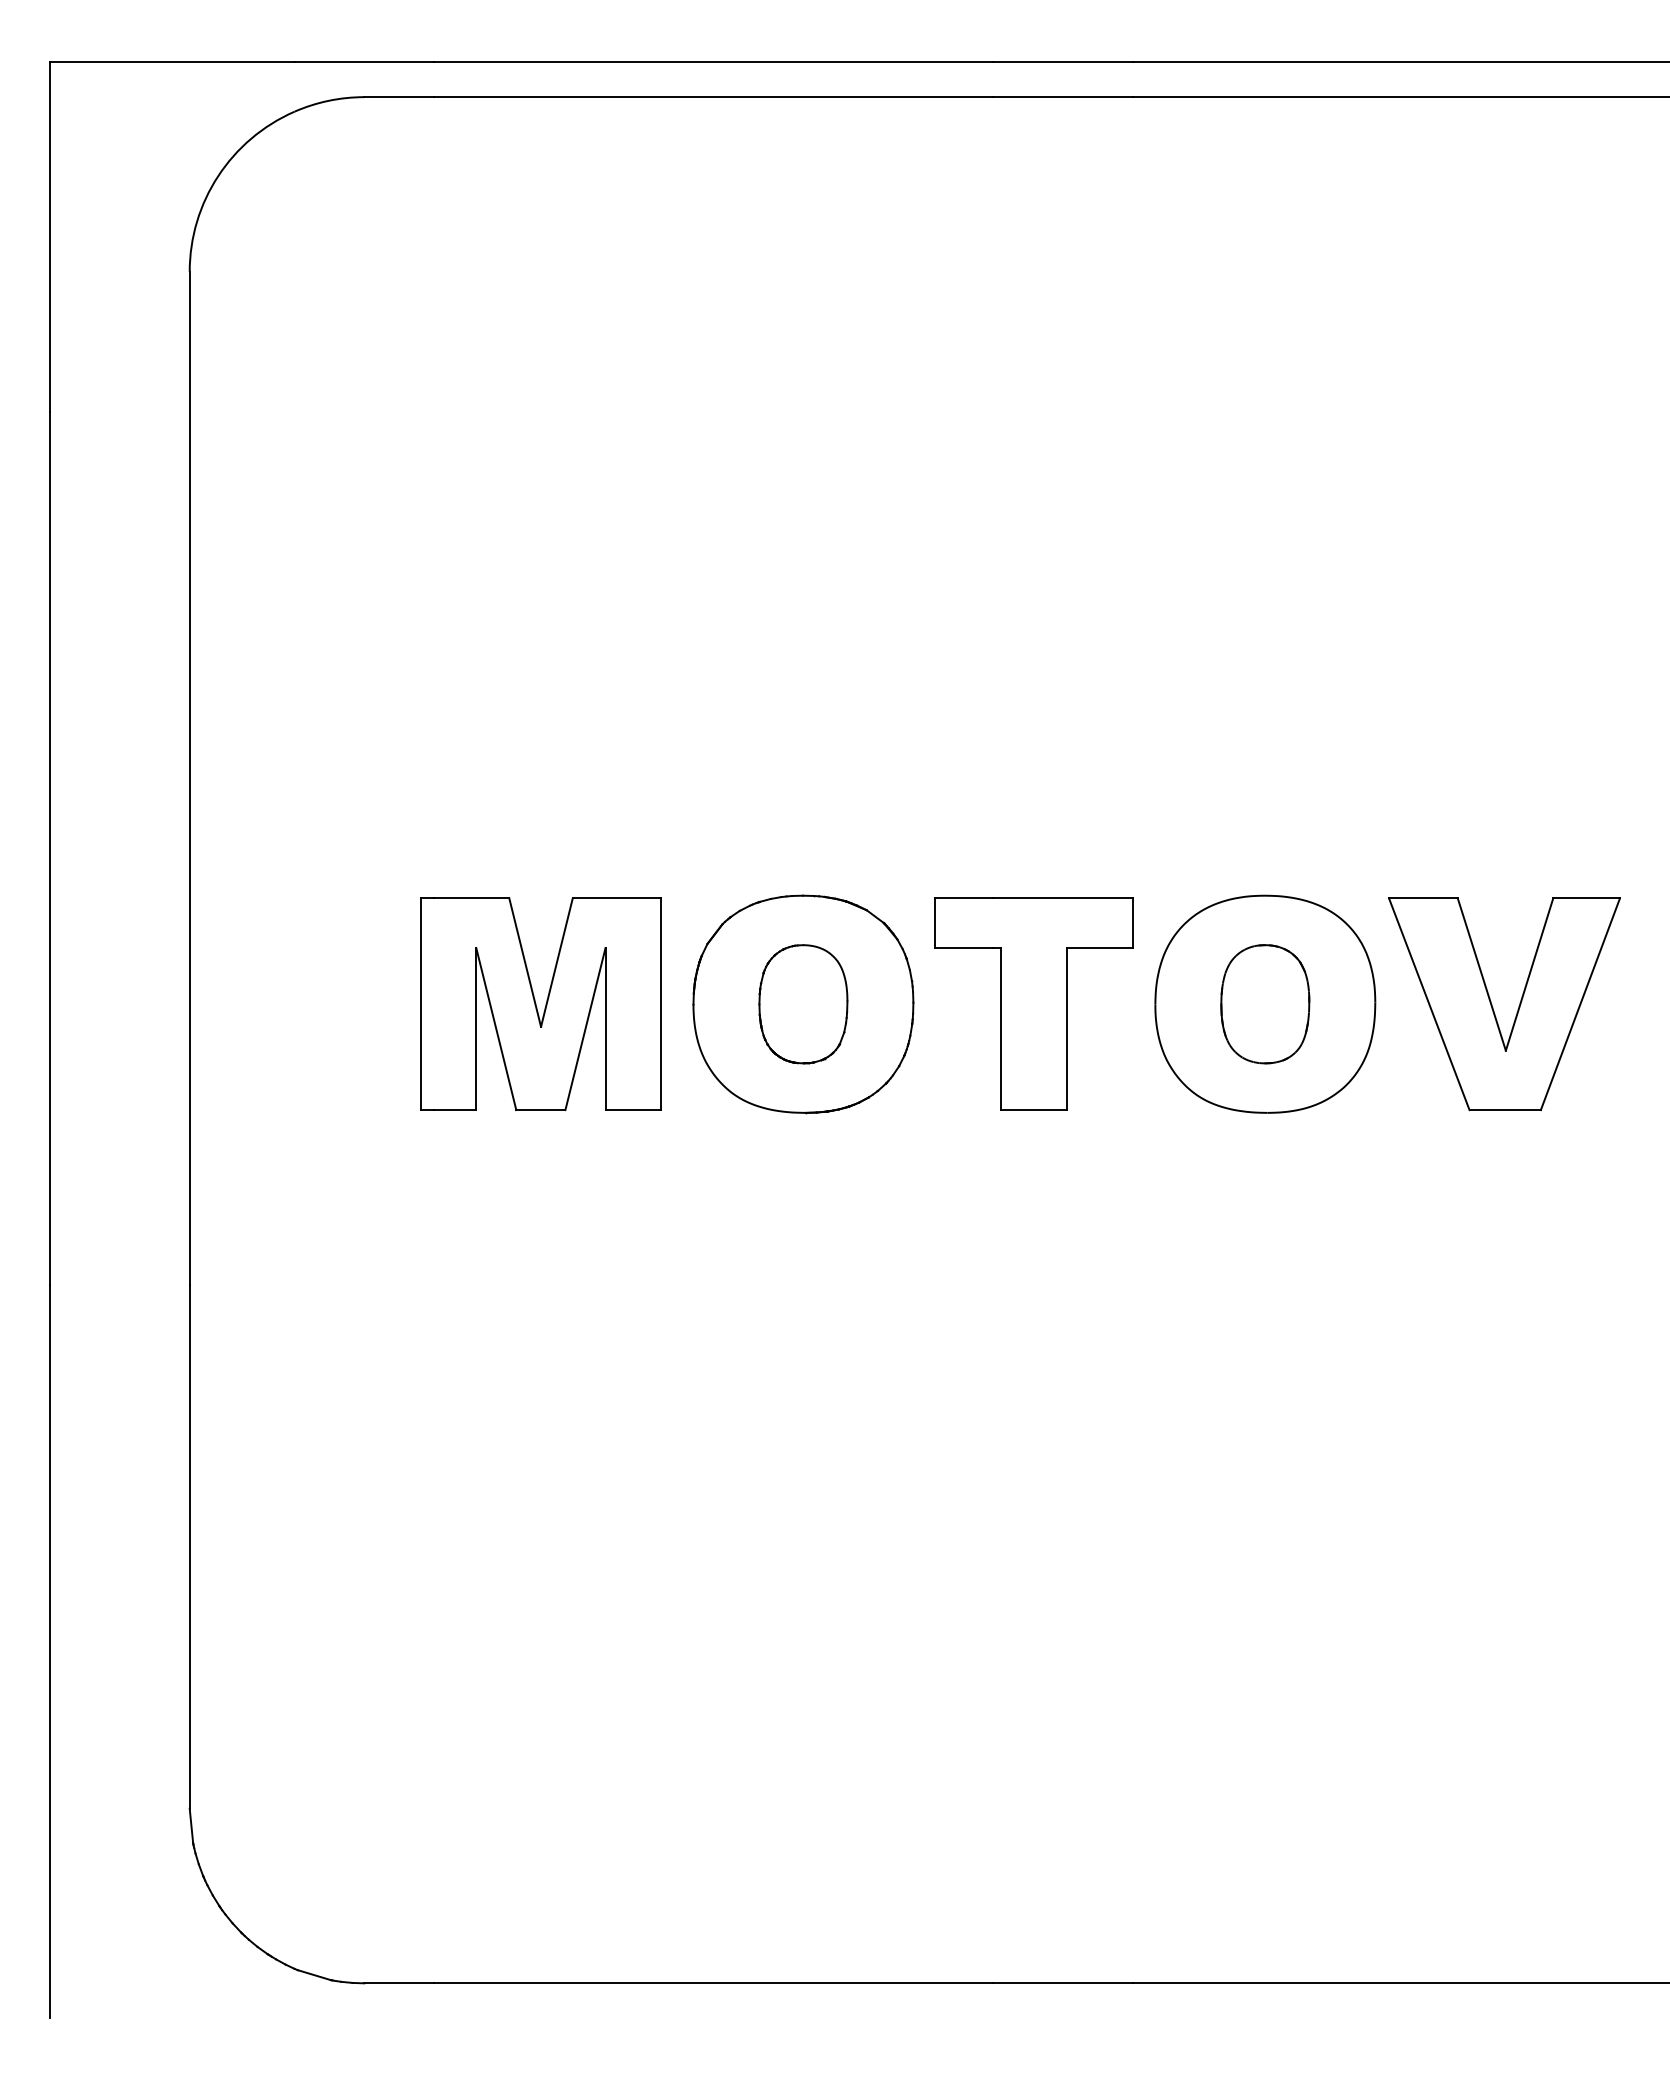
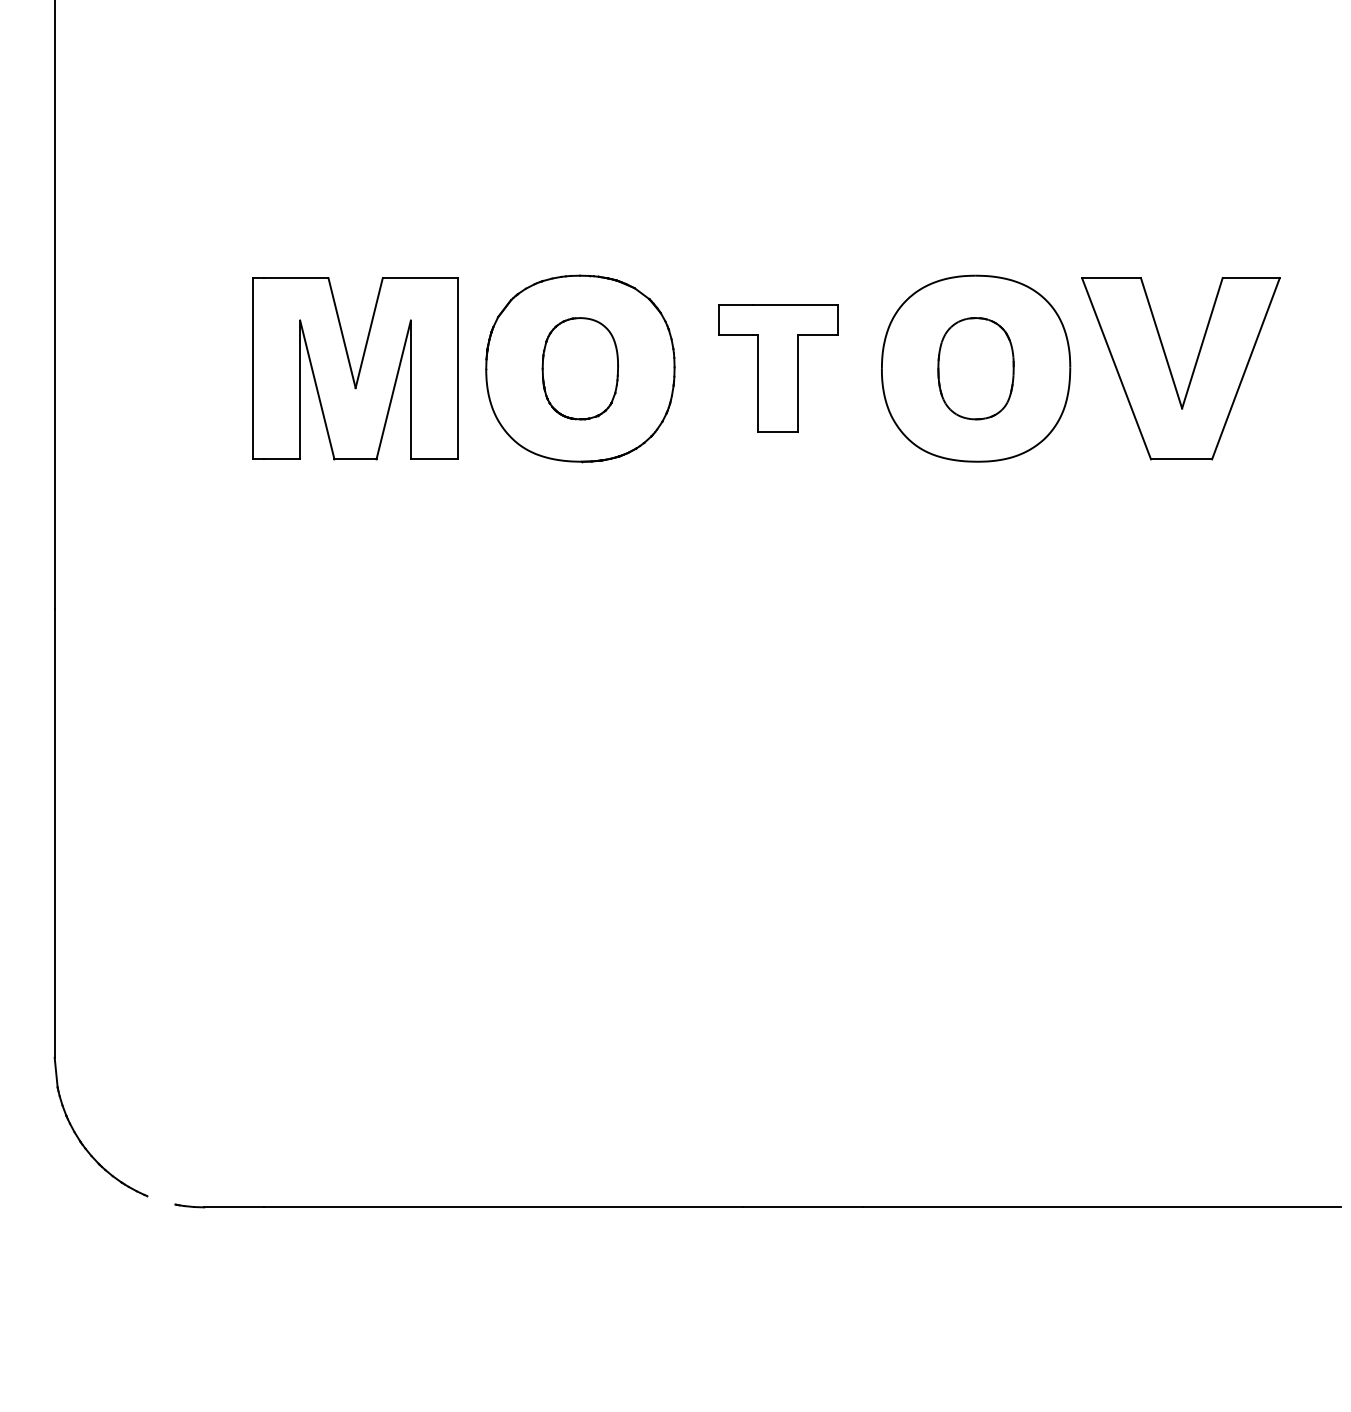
part: (1033, 1003) -> (777, 368), size x0.7
line: (313, 1975) -> (160, 1200), removed

